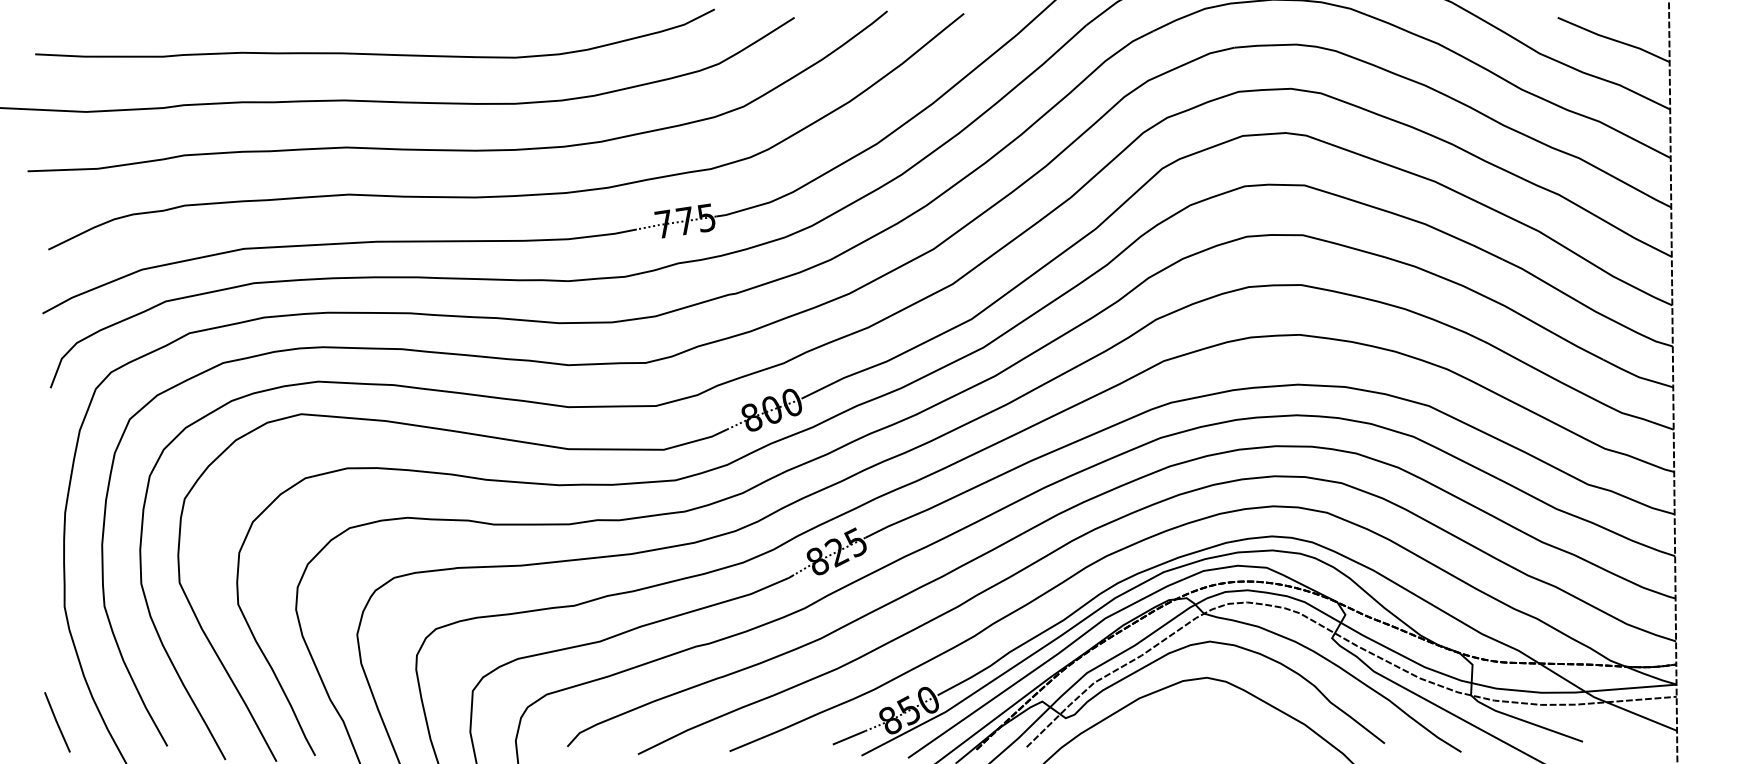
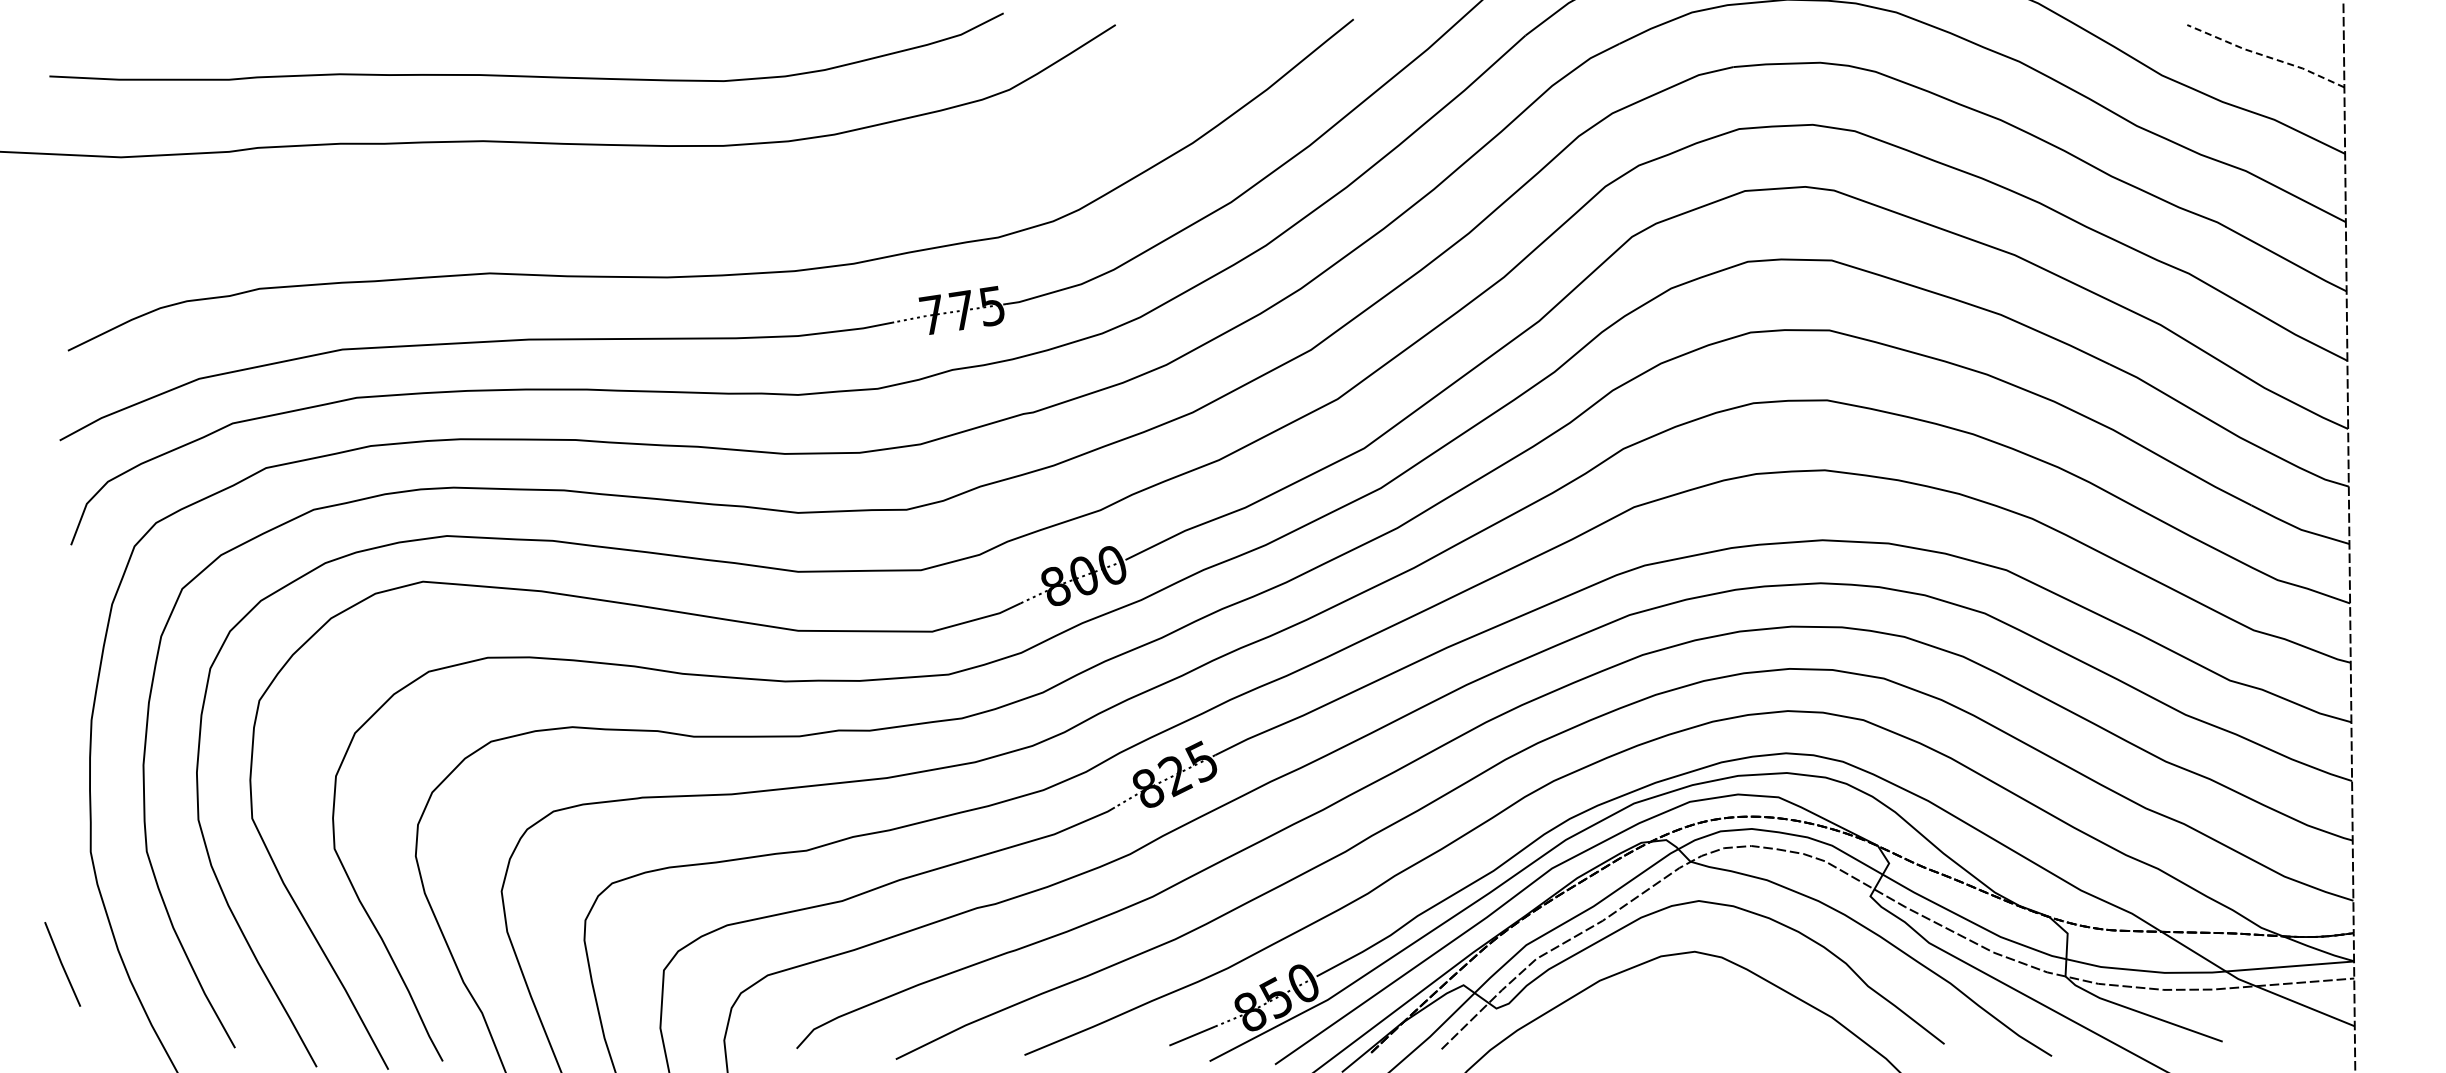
line: (1613, 40) -> (2265, 56), solid -> dashed
curve: (457, 149) -> (642, 210), removed
line: (57, 722) -> (62, 964), moved

